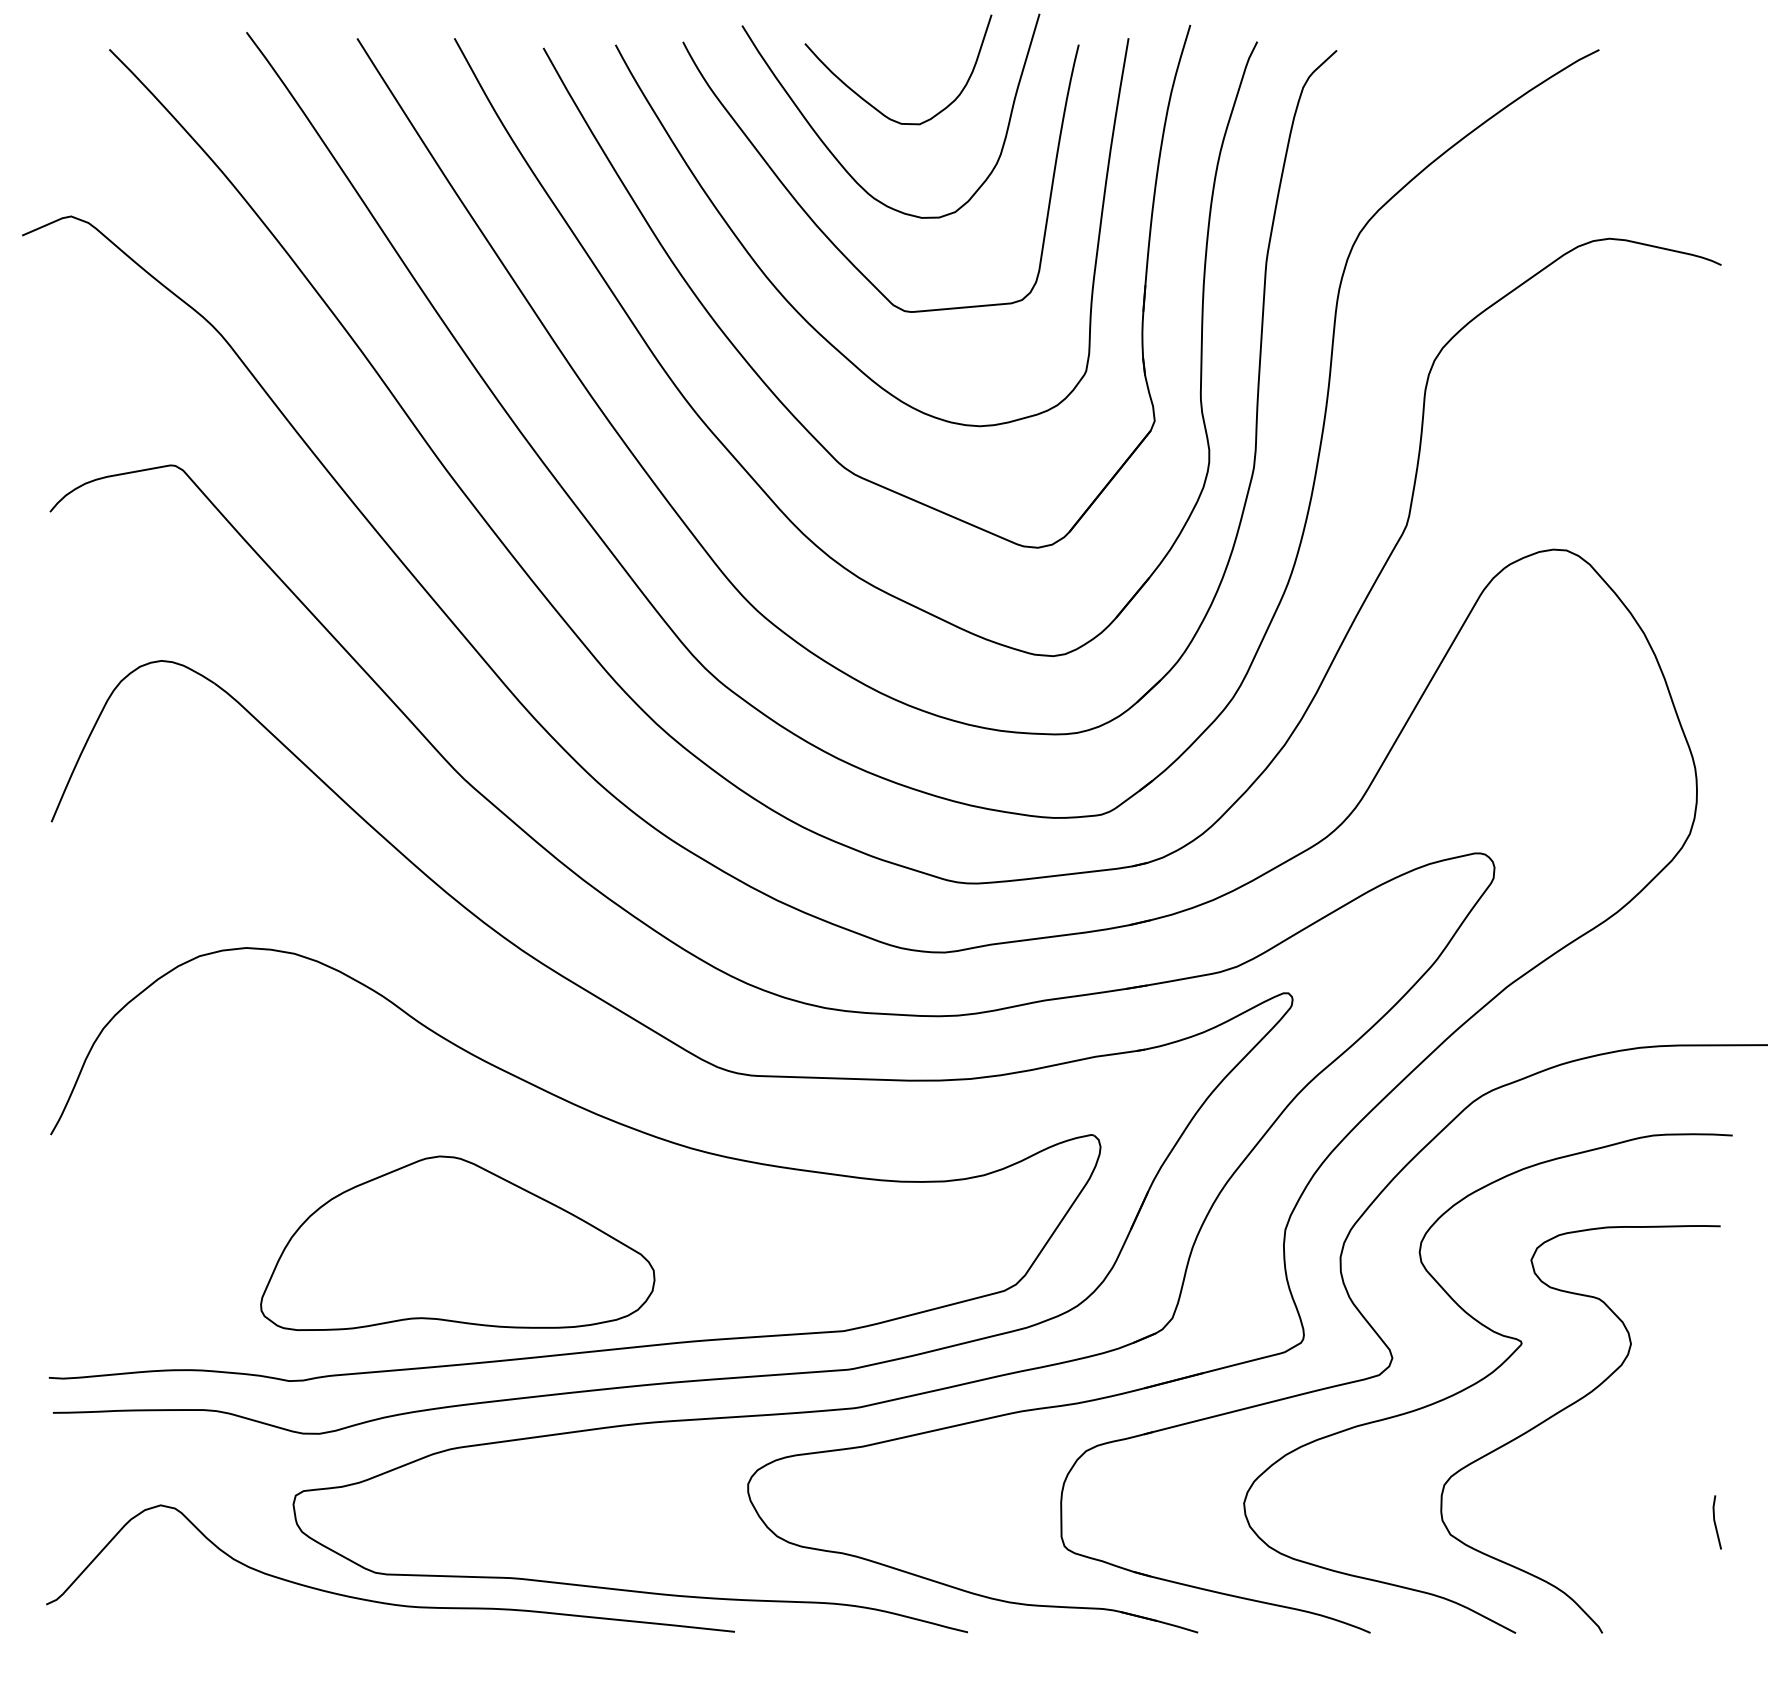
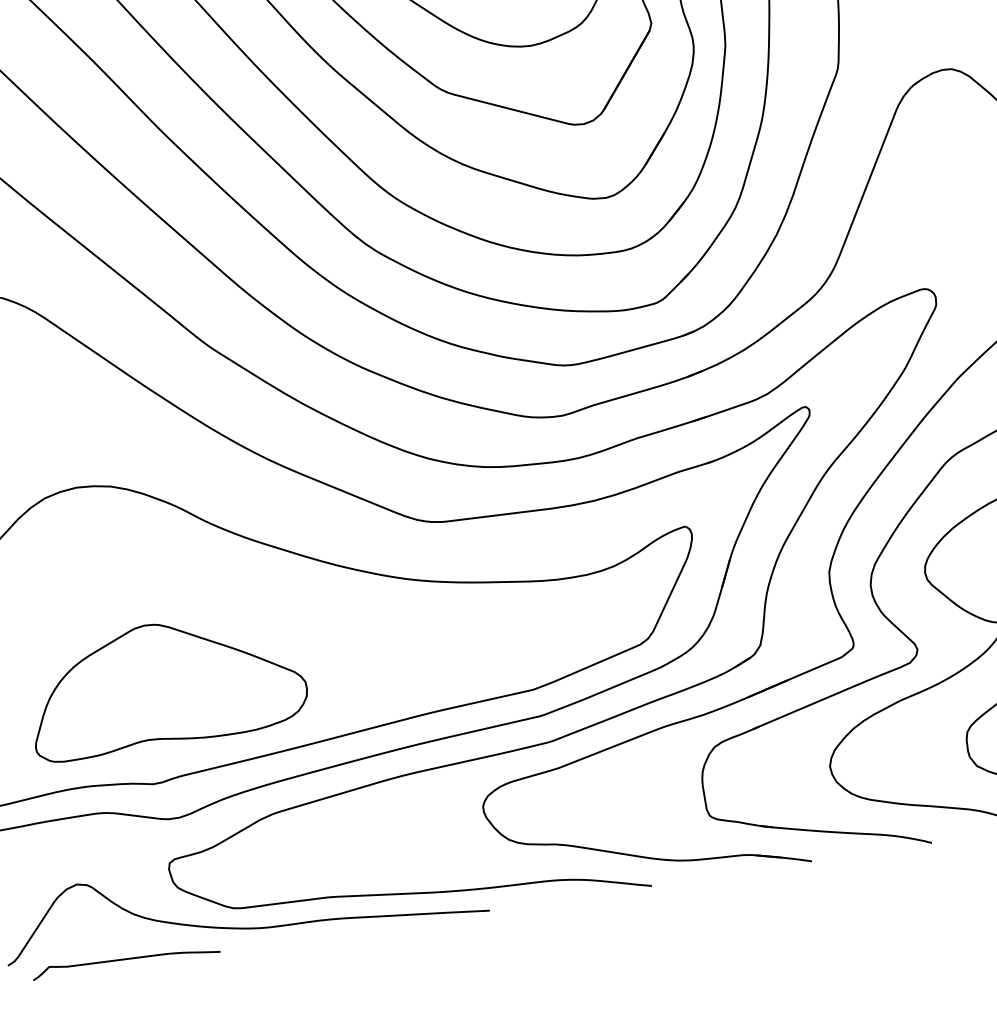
part: (457, 1242) -> (165, 683), moved
curve: (212, 1621) -> (125, 959), added

